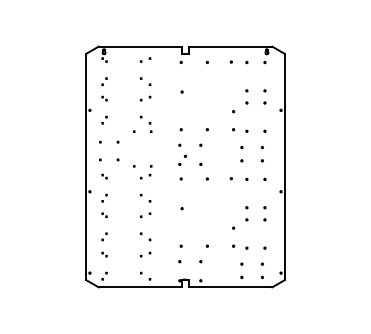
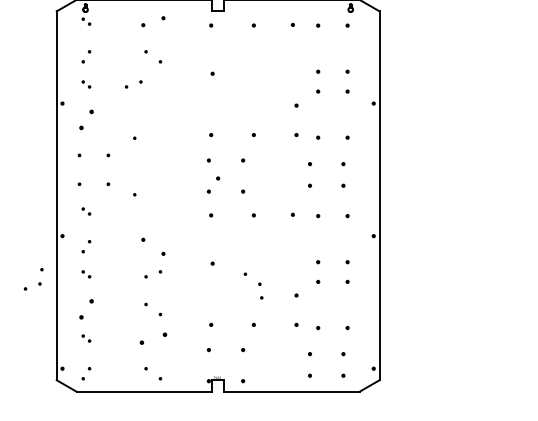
part: (145, 59) -> (152, 20), size x1.4
part: (145, 98) -> (133, 84), moved
part: (104, 119) -> (86, 118), size x1.6
part: (145, 123) -> (252, 284), moved
part: (145, 172) -> (32, 279), moved
part: (145, 197) -> (152, 245), size x1.4
part: (104, 236) -> (86, 309), size x1.6
part: (145, 254) -> (152, 338), size x1.6

